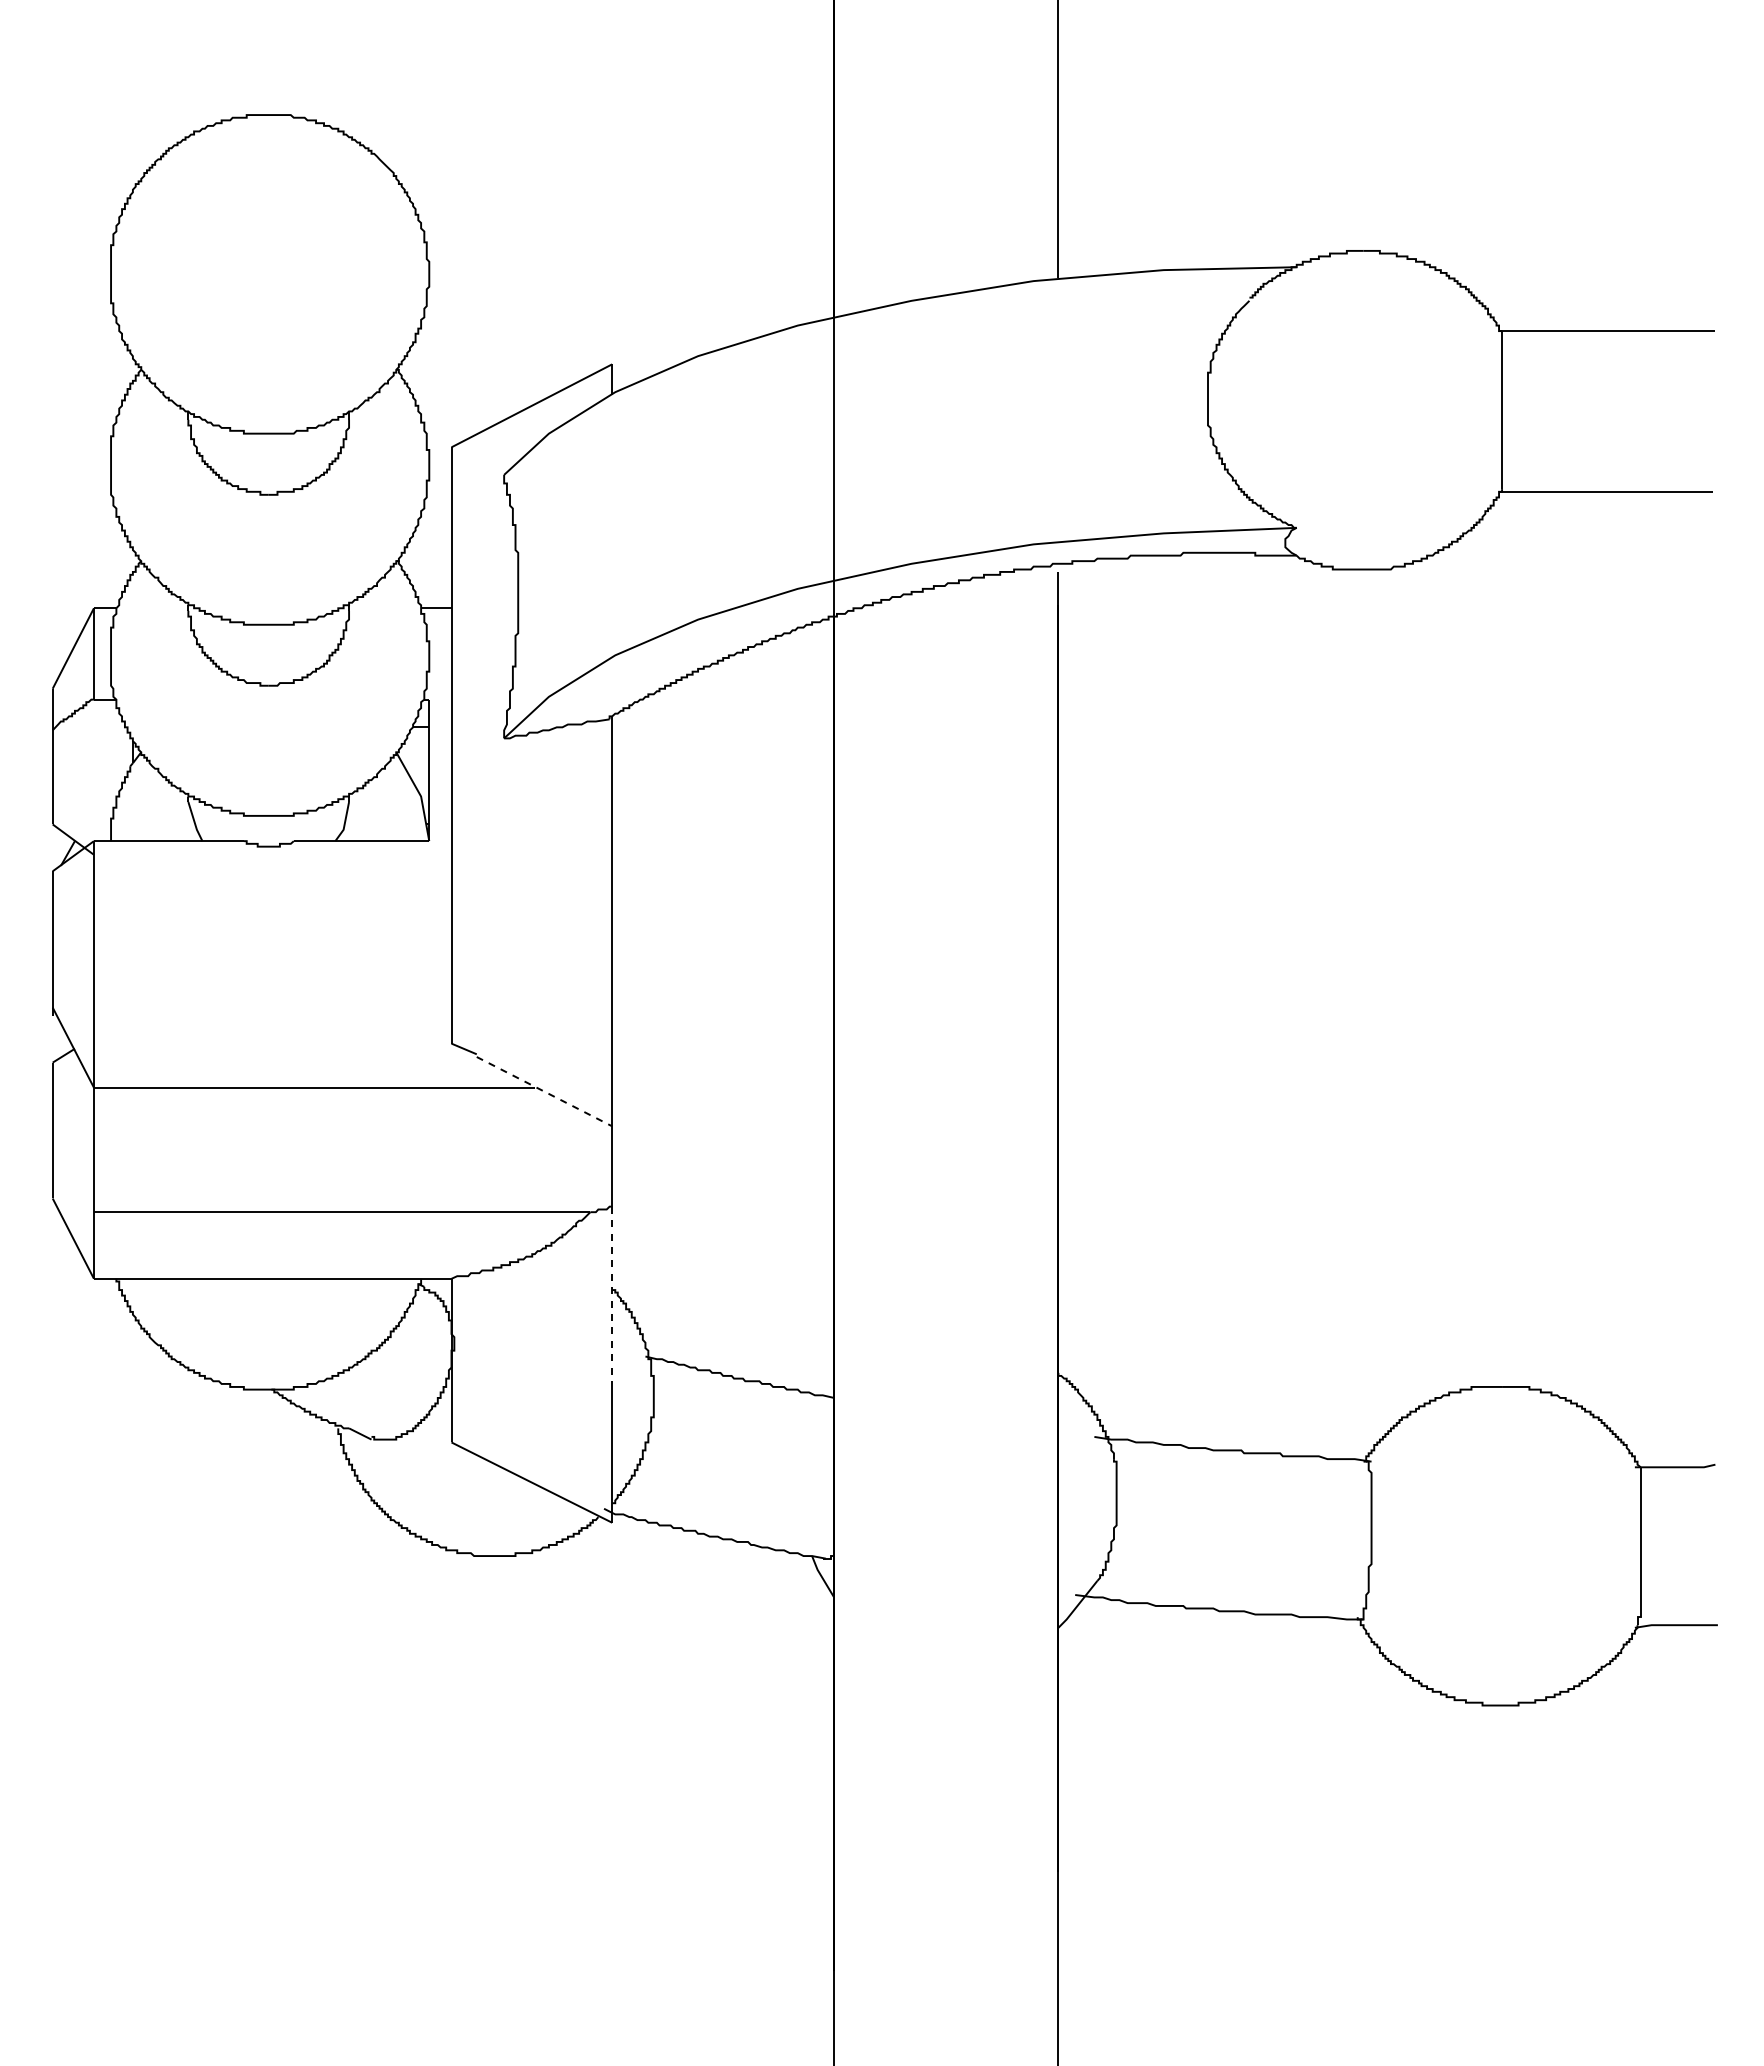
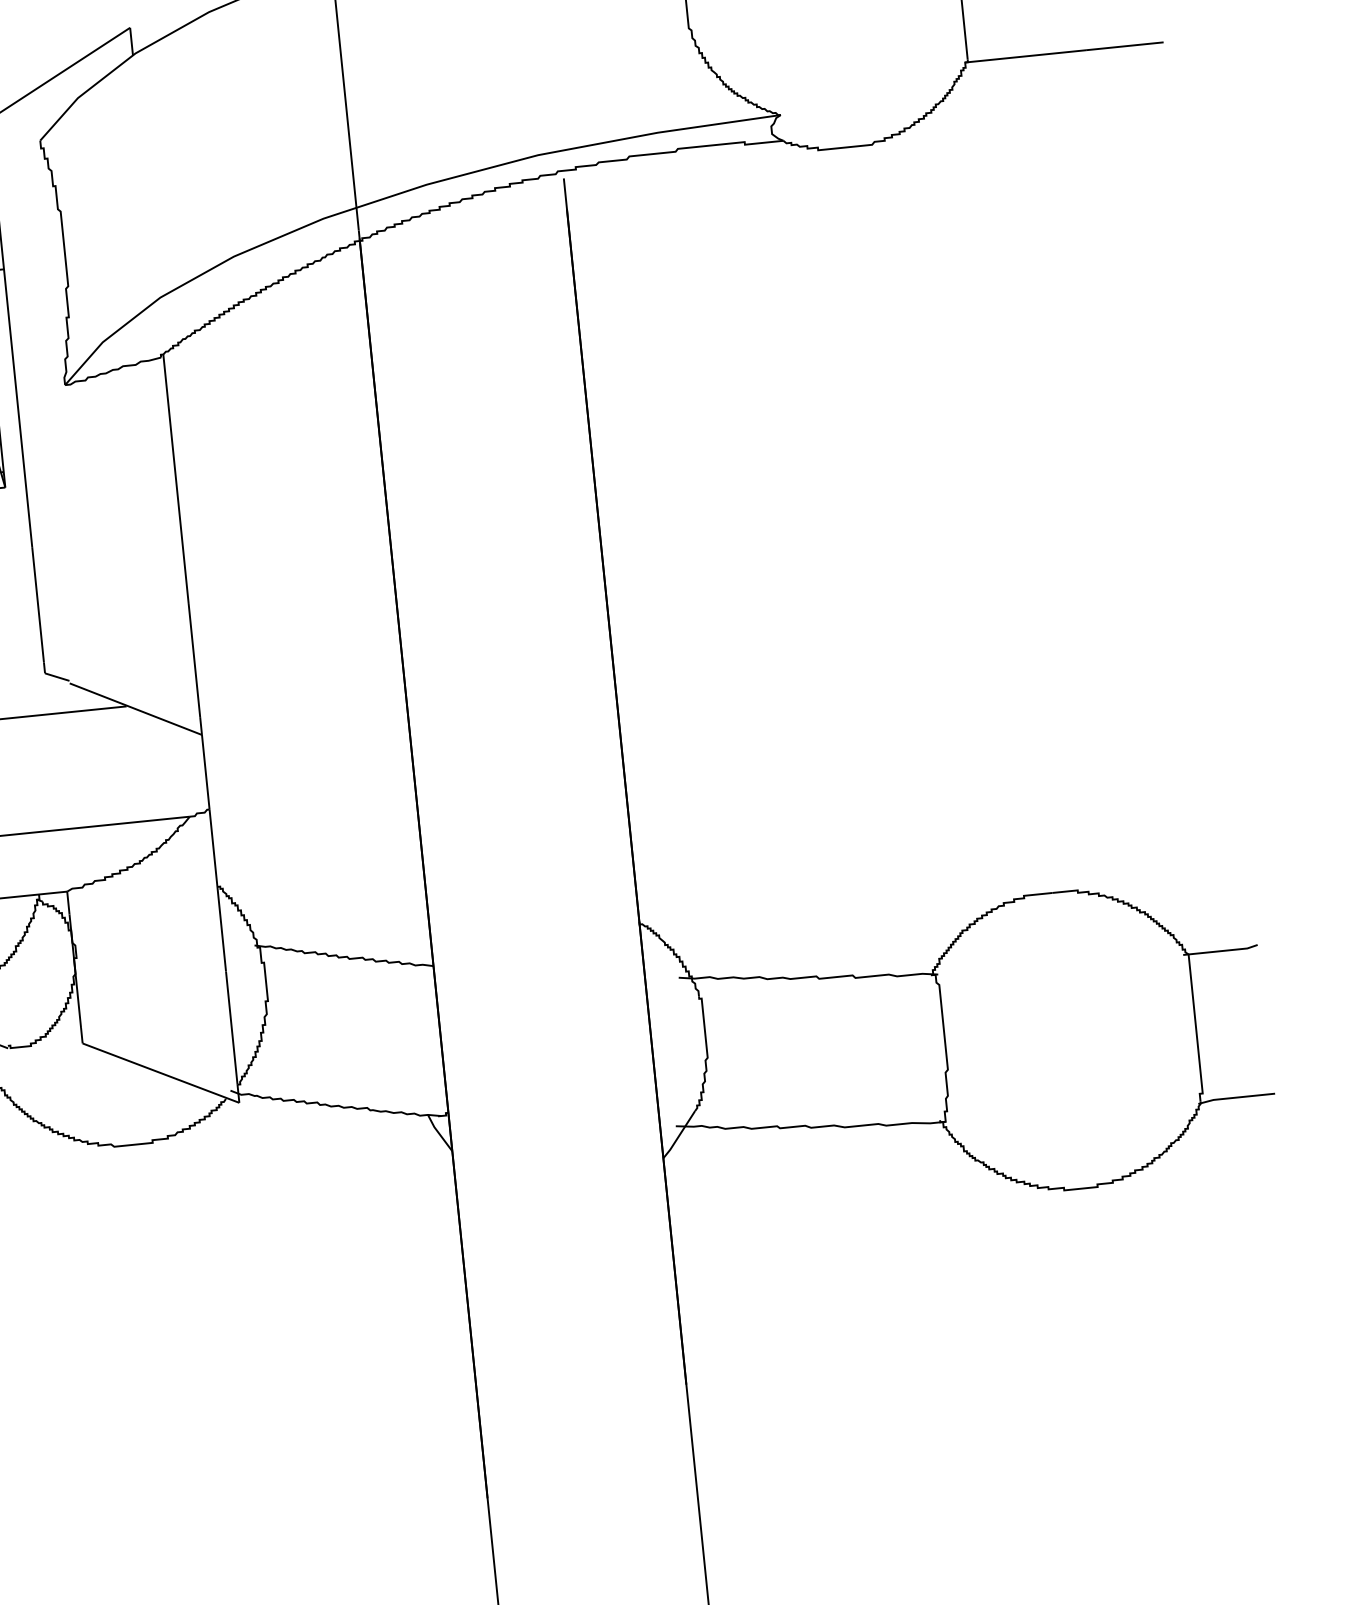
line: (544, 1091) -> (135, 709), dashed -> solid
line: (612, 1294) -> (218, 891), dashed -> solid

